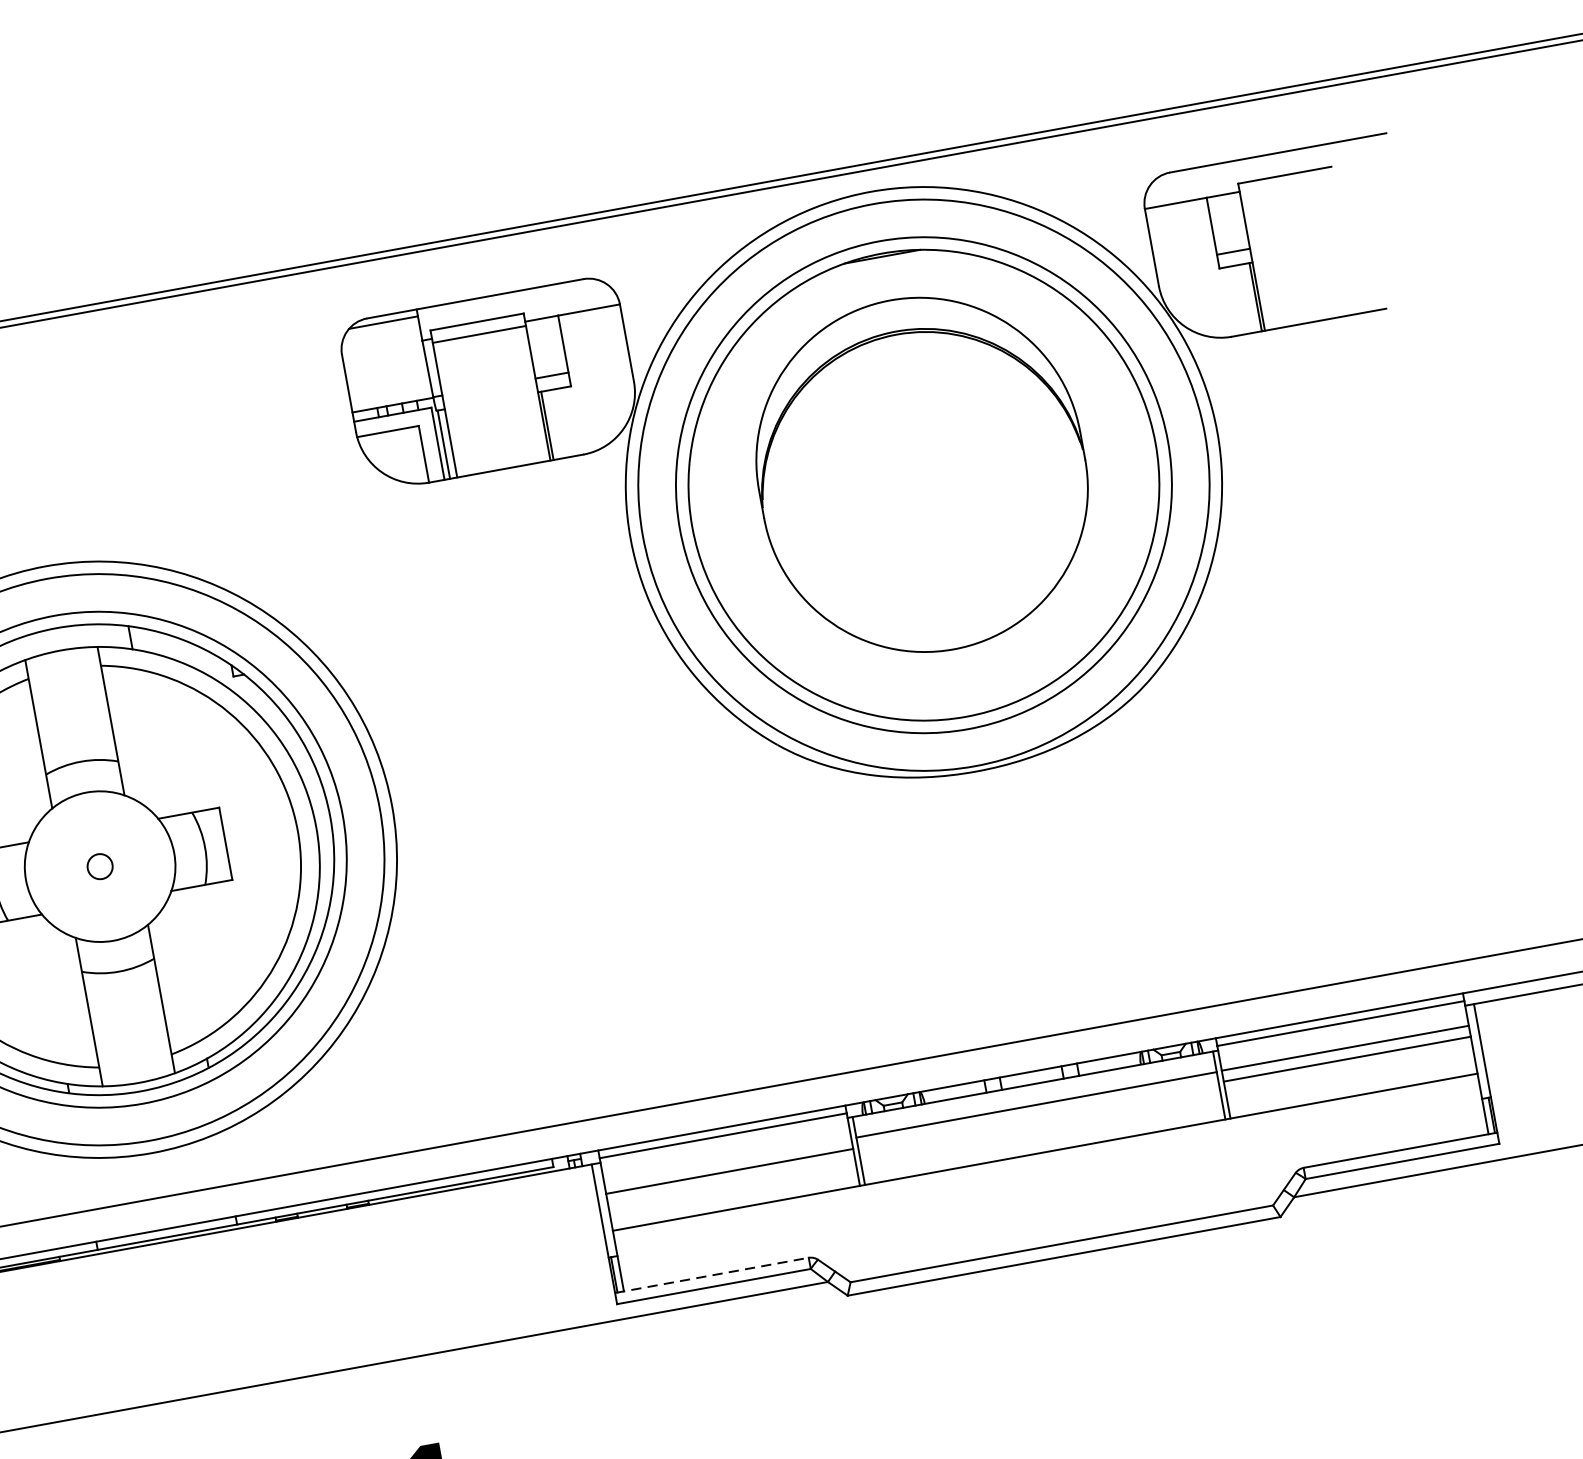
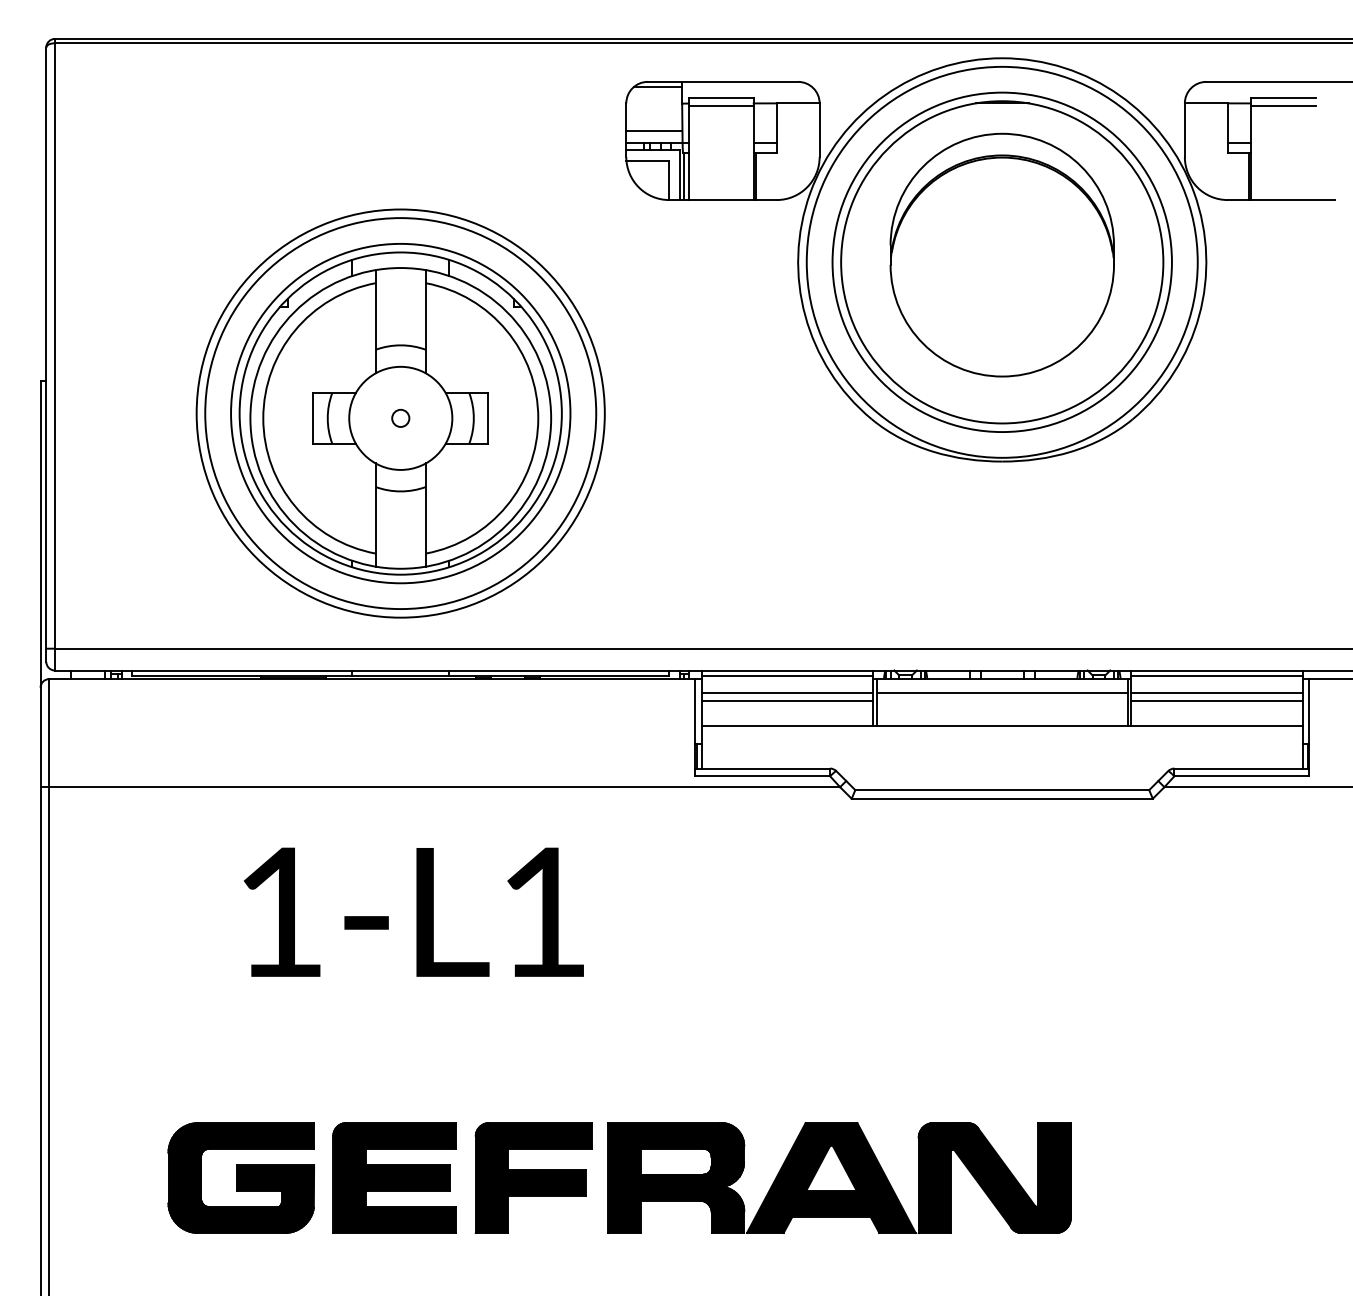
line: (1286, 187) -> (1282, 106), added
line: (389, 386) -> (654, 130), added
line: (727, 1161) -> (787, 693), added
line: (712, 1275) -> (763, 768), dashed -> solid

